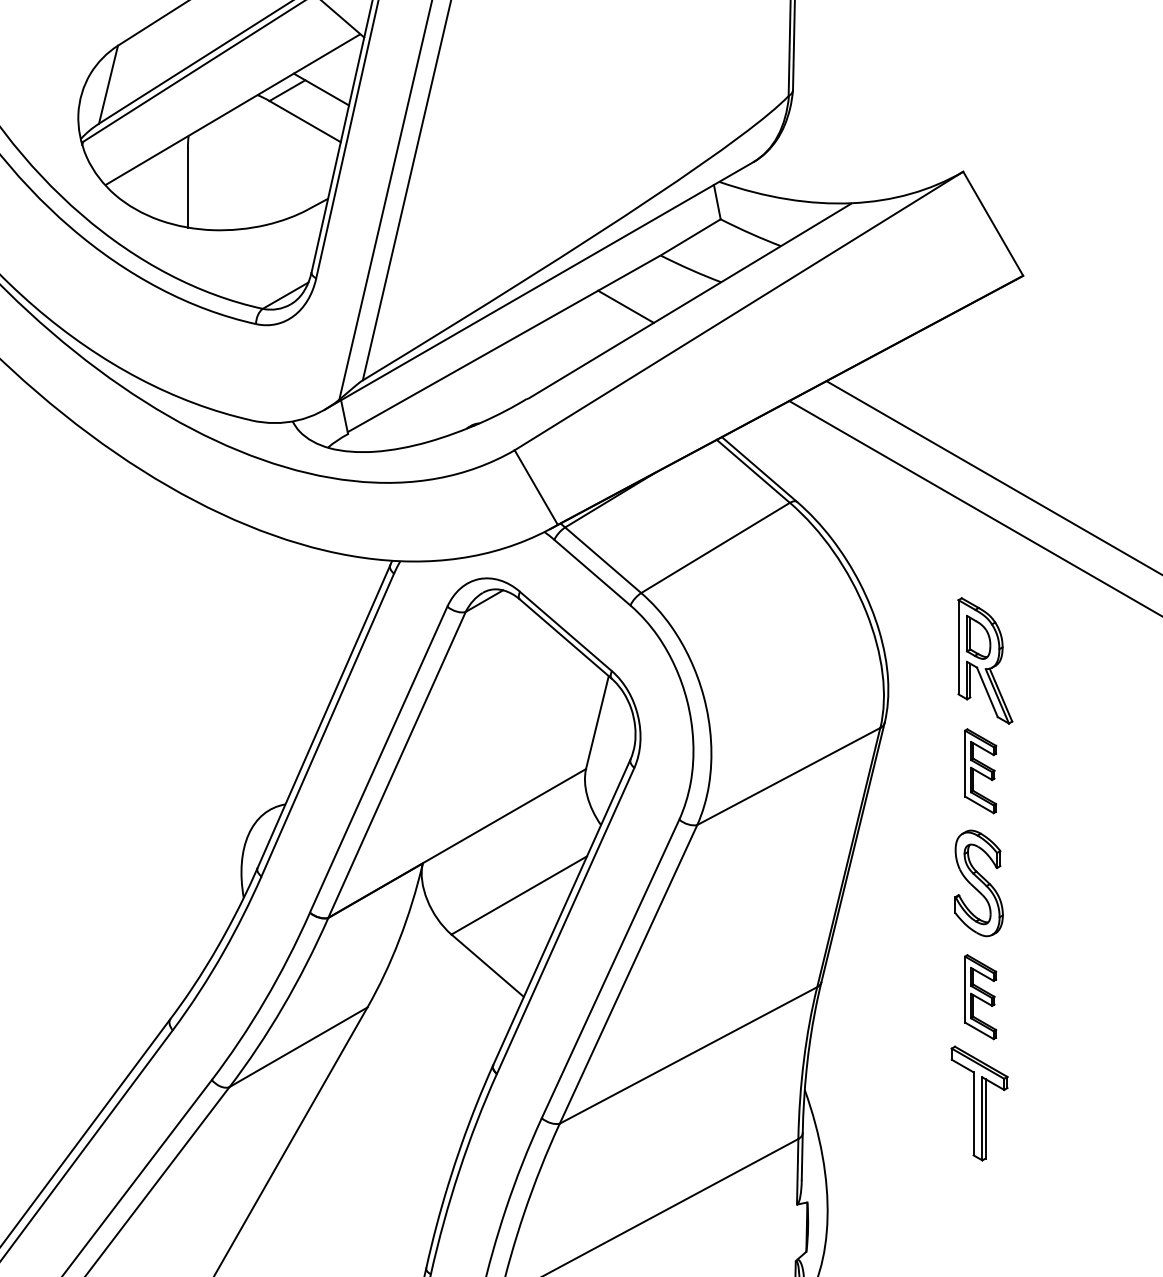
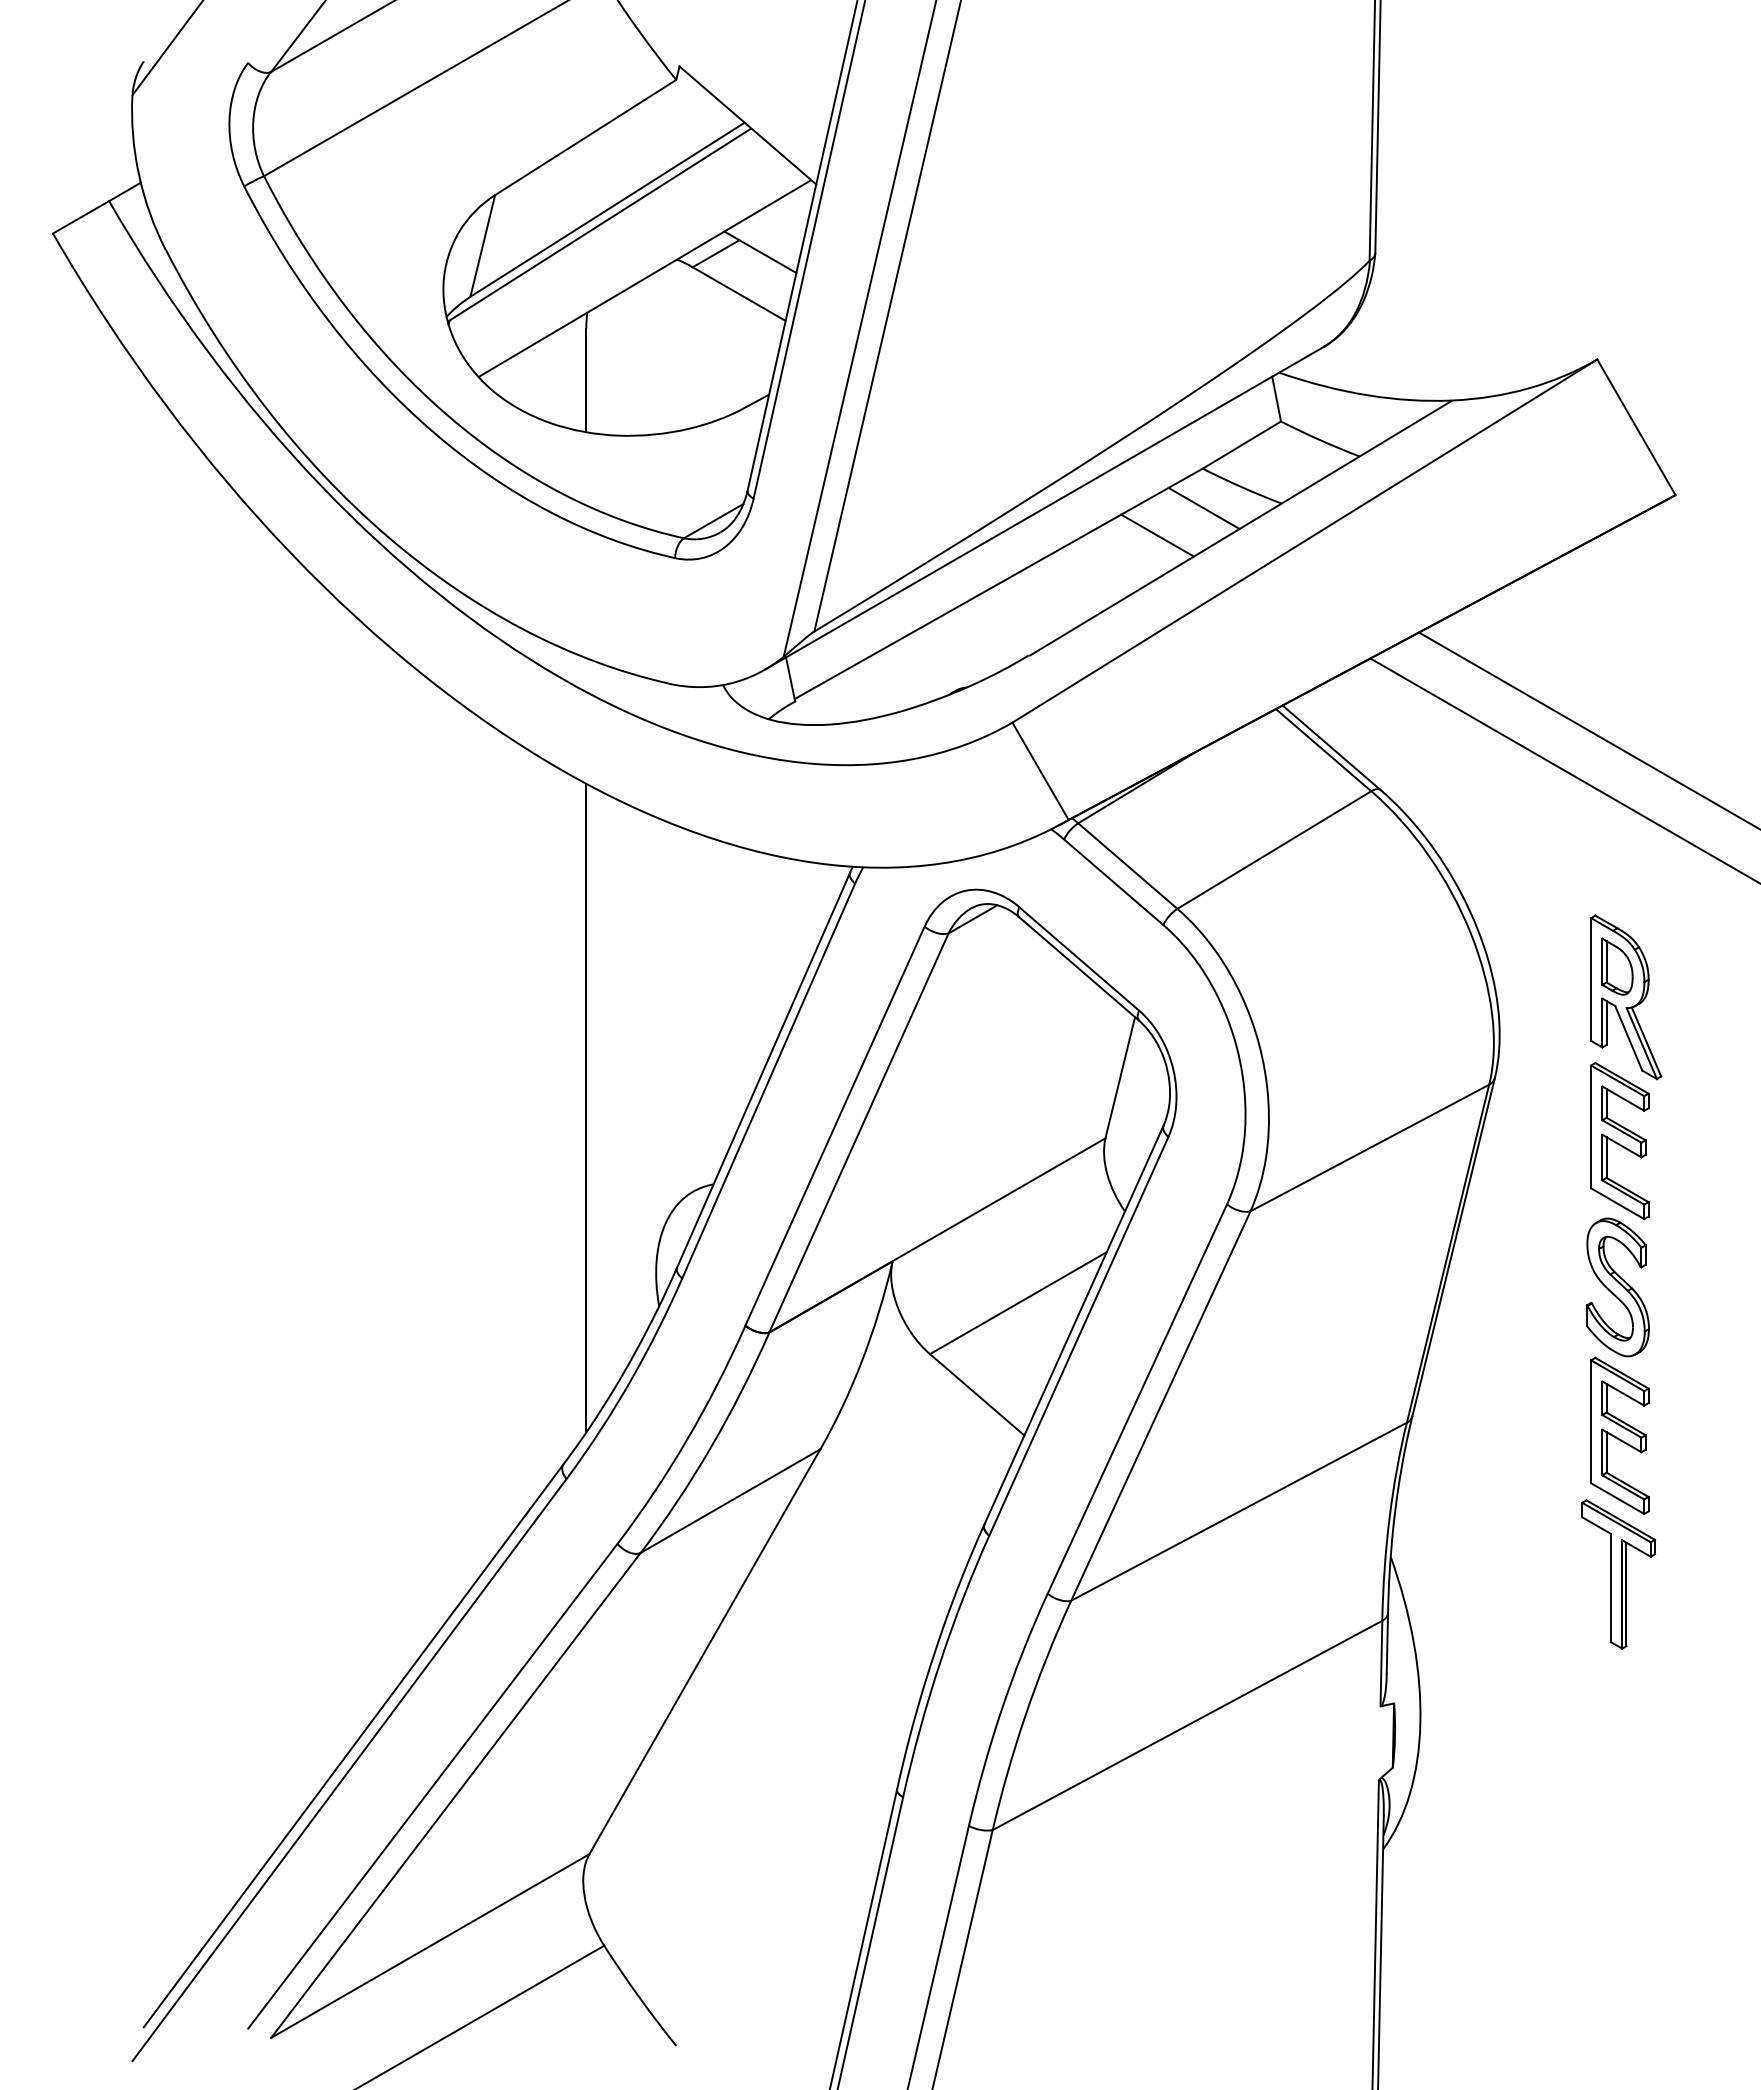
line: (661, 286) -> (1203, 508), added
line: (188, 745) -> (586, 1107), added
part: (980, 771) -> (1619, 1141), size x1.43
part: (980, 996) -> (1619, 1435), size x1.43

